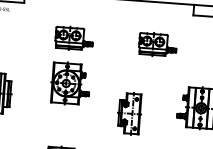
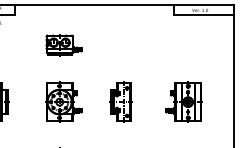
part: (157, 44) -> (142, 45), removed
part: (70, 83) -> (63, 101), moved
part: (128, 112) -> (120, 101), moved

